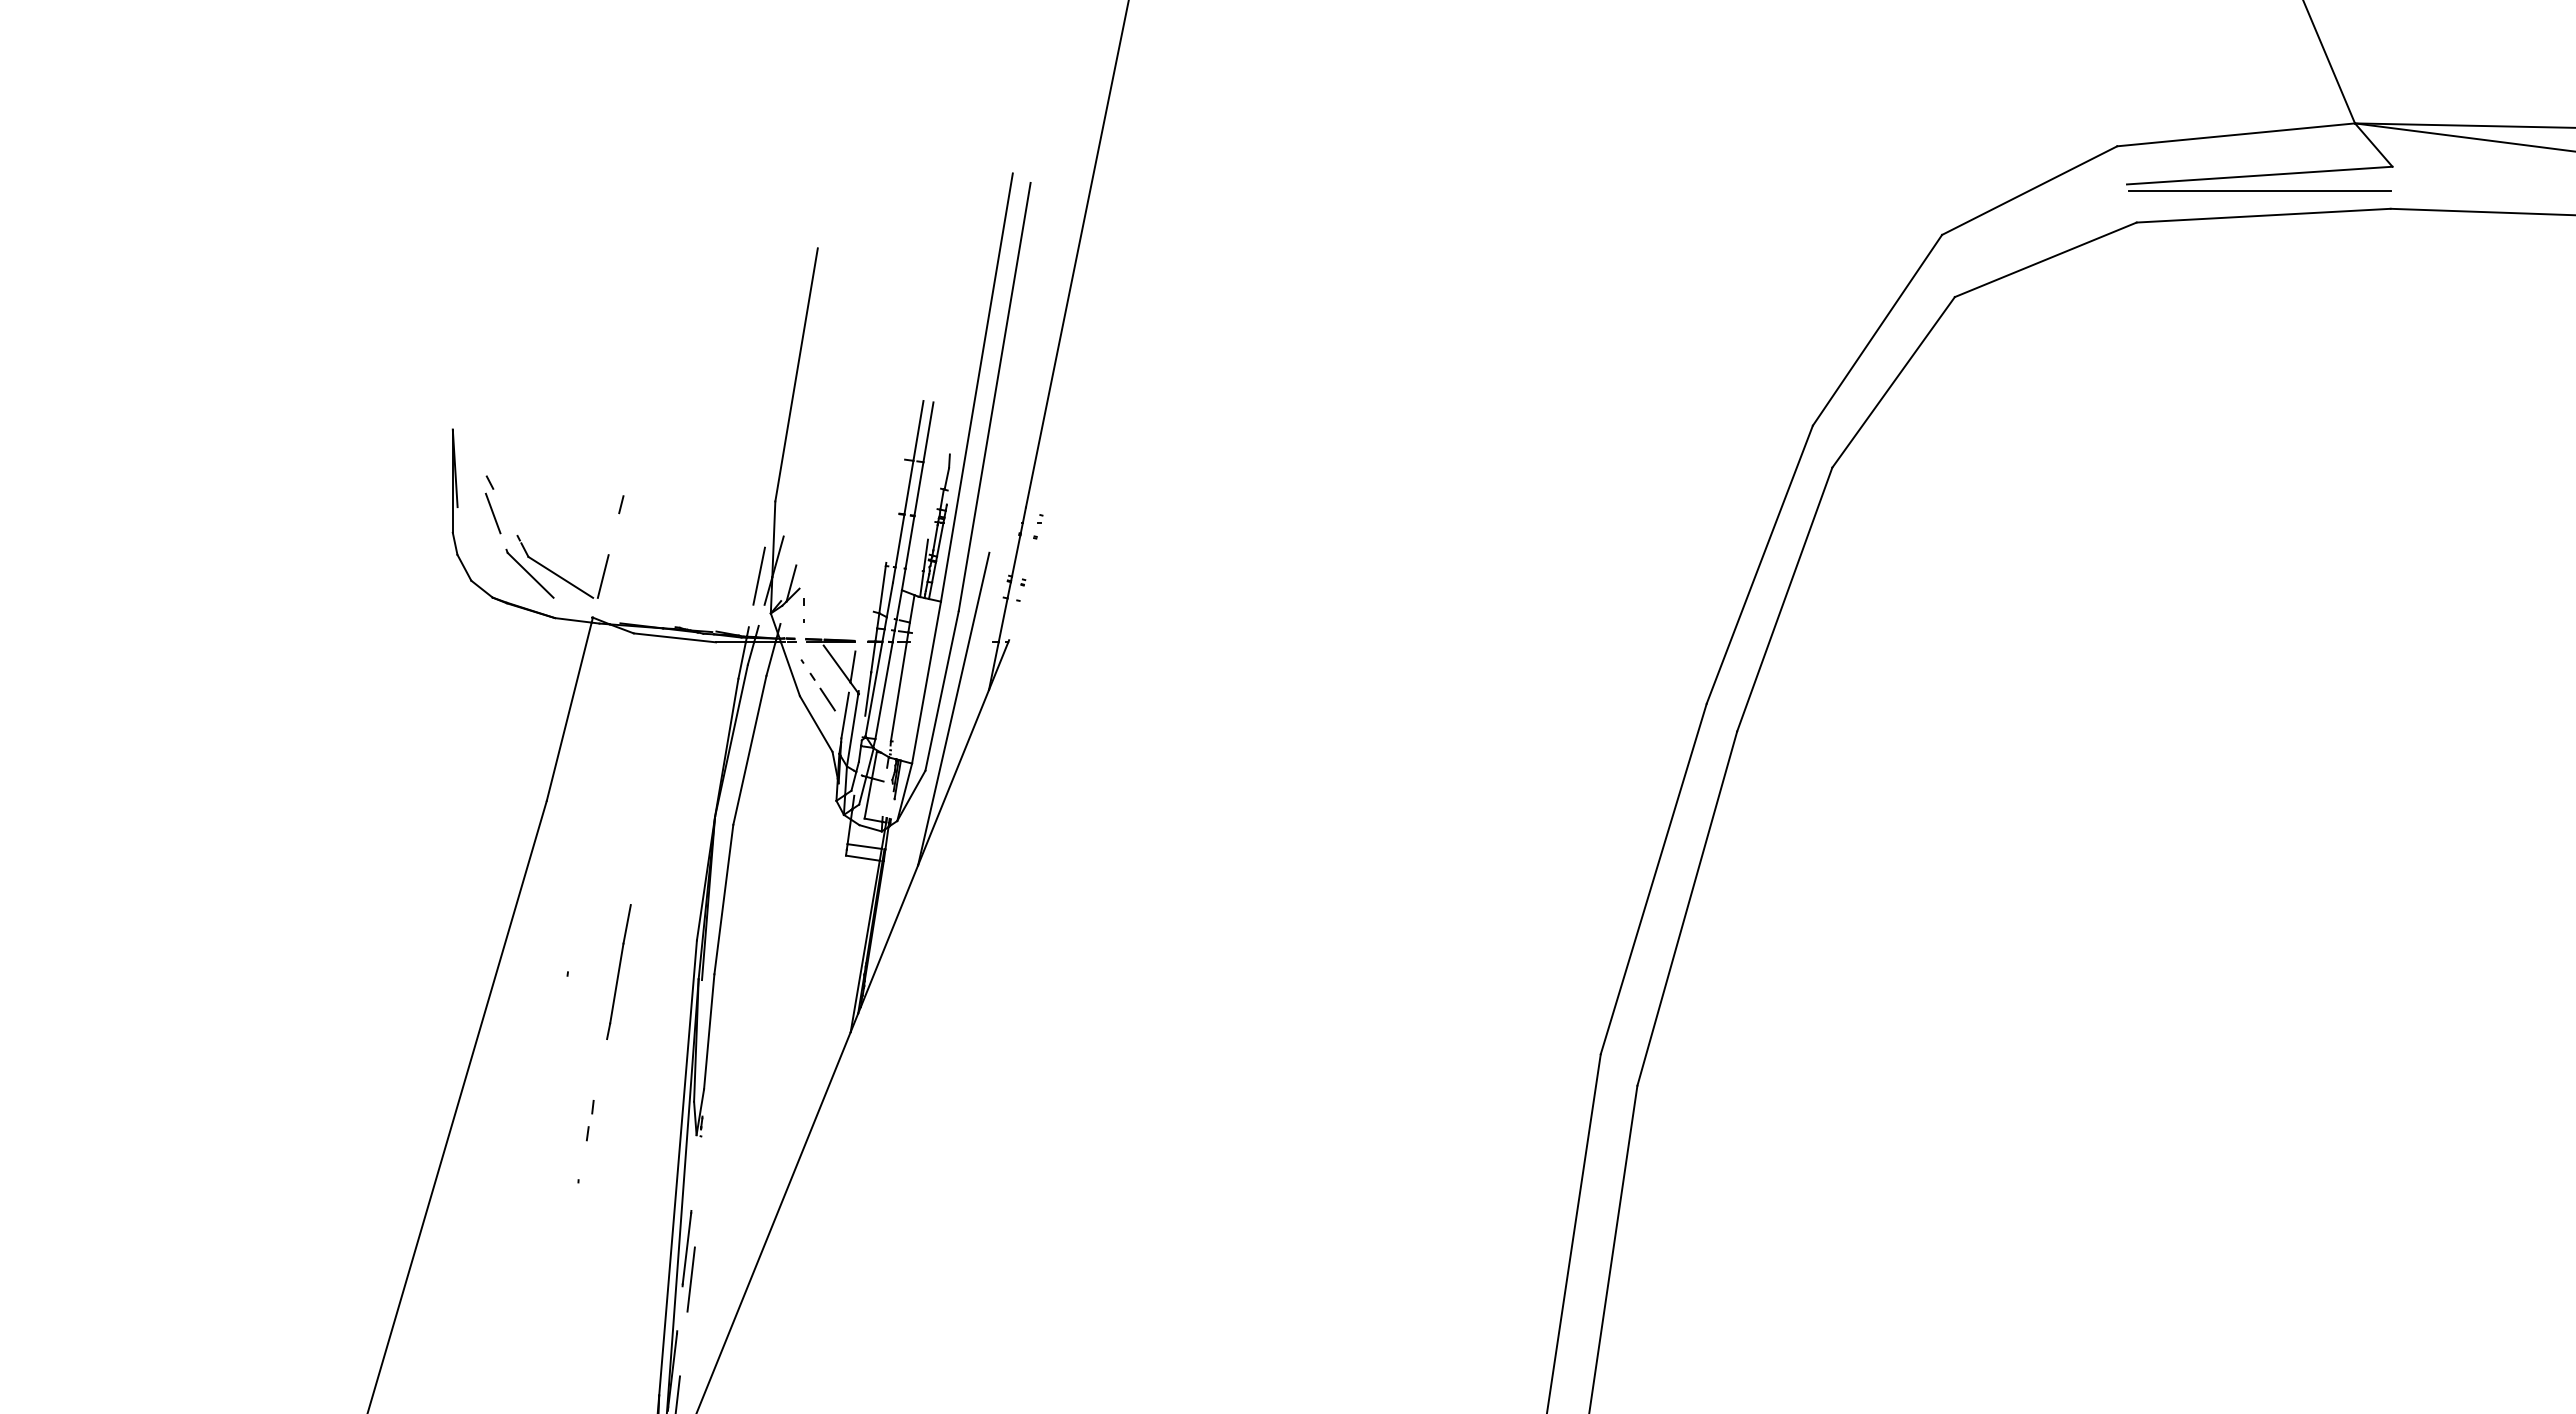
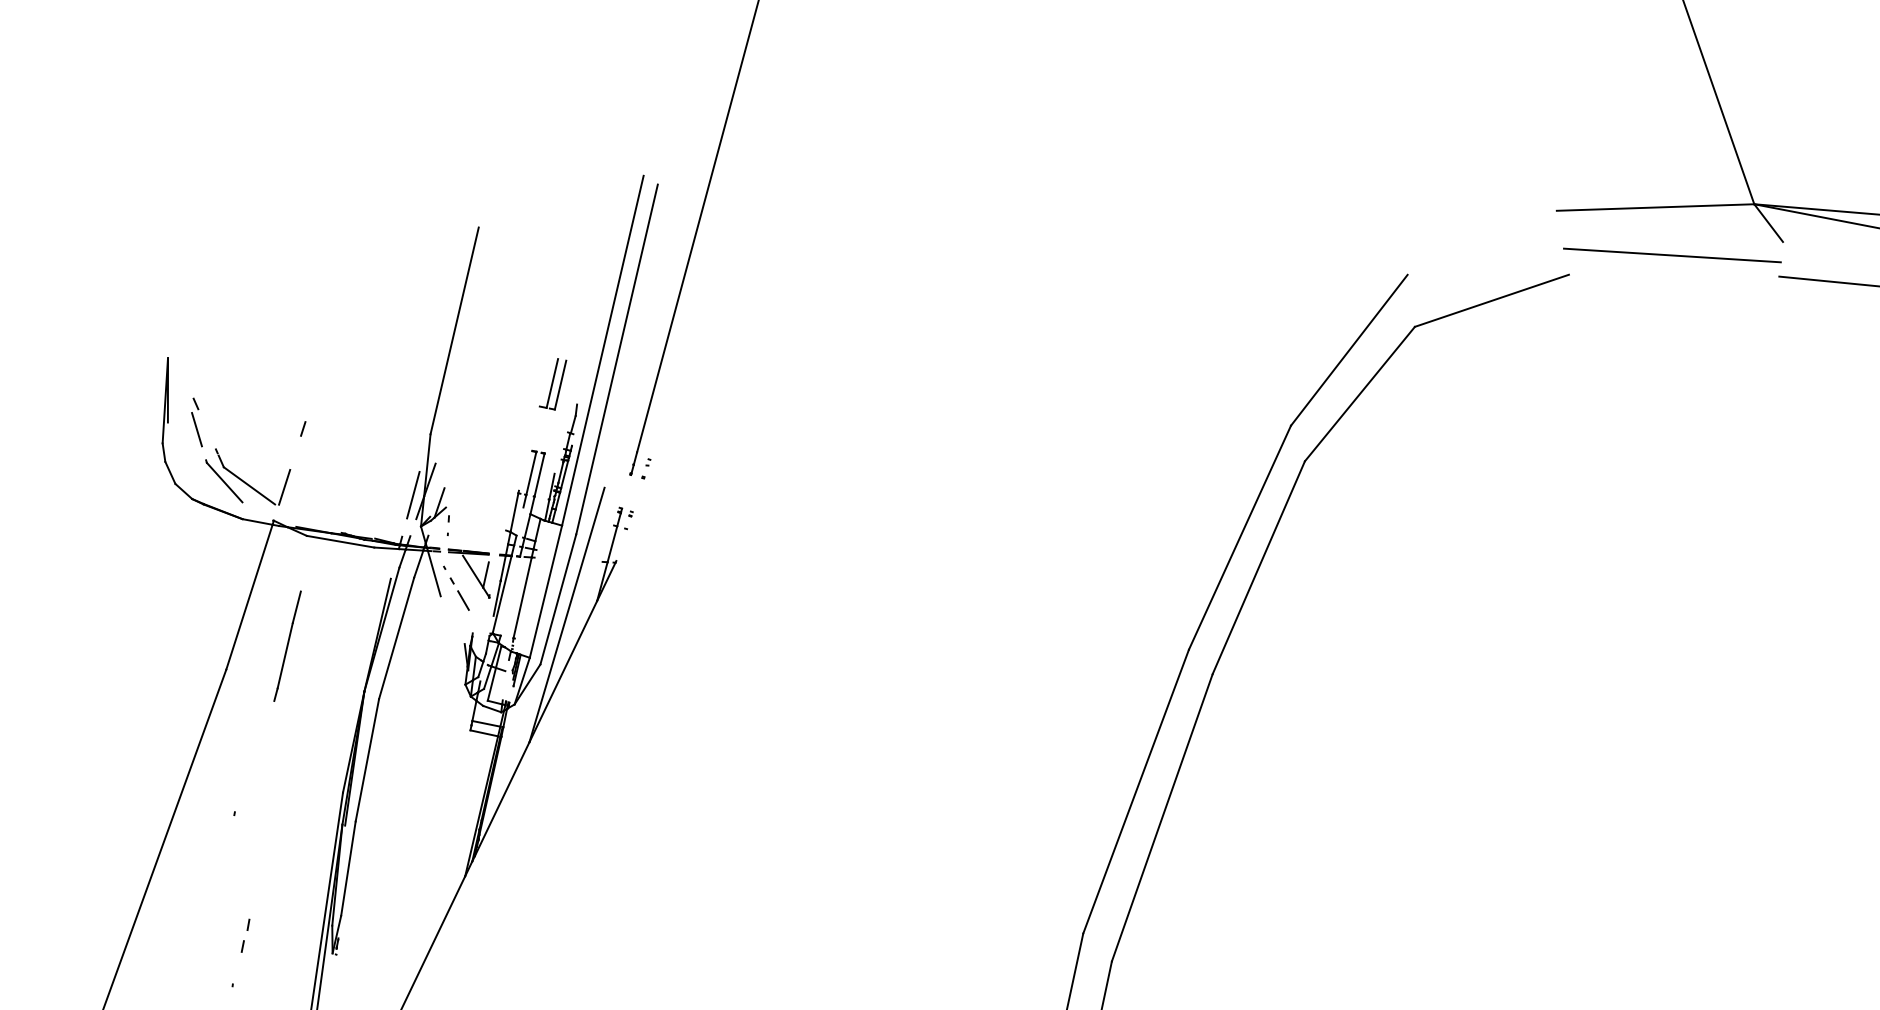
line: (2259, 175) -> (1672, 242), removed
line: (2029, 190) -> (1482, 242), removed
line: (2263, 215) -> (1673, 275), removed
line: (908, 487) -> (541, 429), removed
line: (918, 488) -> (549, 431), removed
line: (1016, 555) -> (626, 491), removed
line: (889, 599) -> (519, 521), removed
line: (741, 660) -> (394, 563), removed
line: (883, 690) -> (510, 595), removed
line: (844, 715) -> (476, 614), removed
line: (815, 723) -> (452, 619), removed
line: (852, 730) -> (482, 627), removed
line: (618, 971) -> (287, 645), moved

